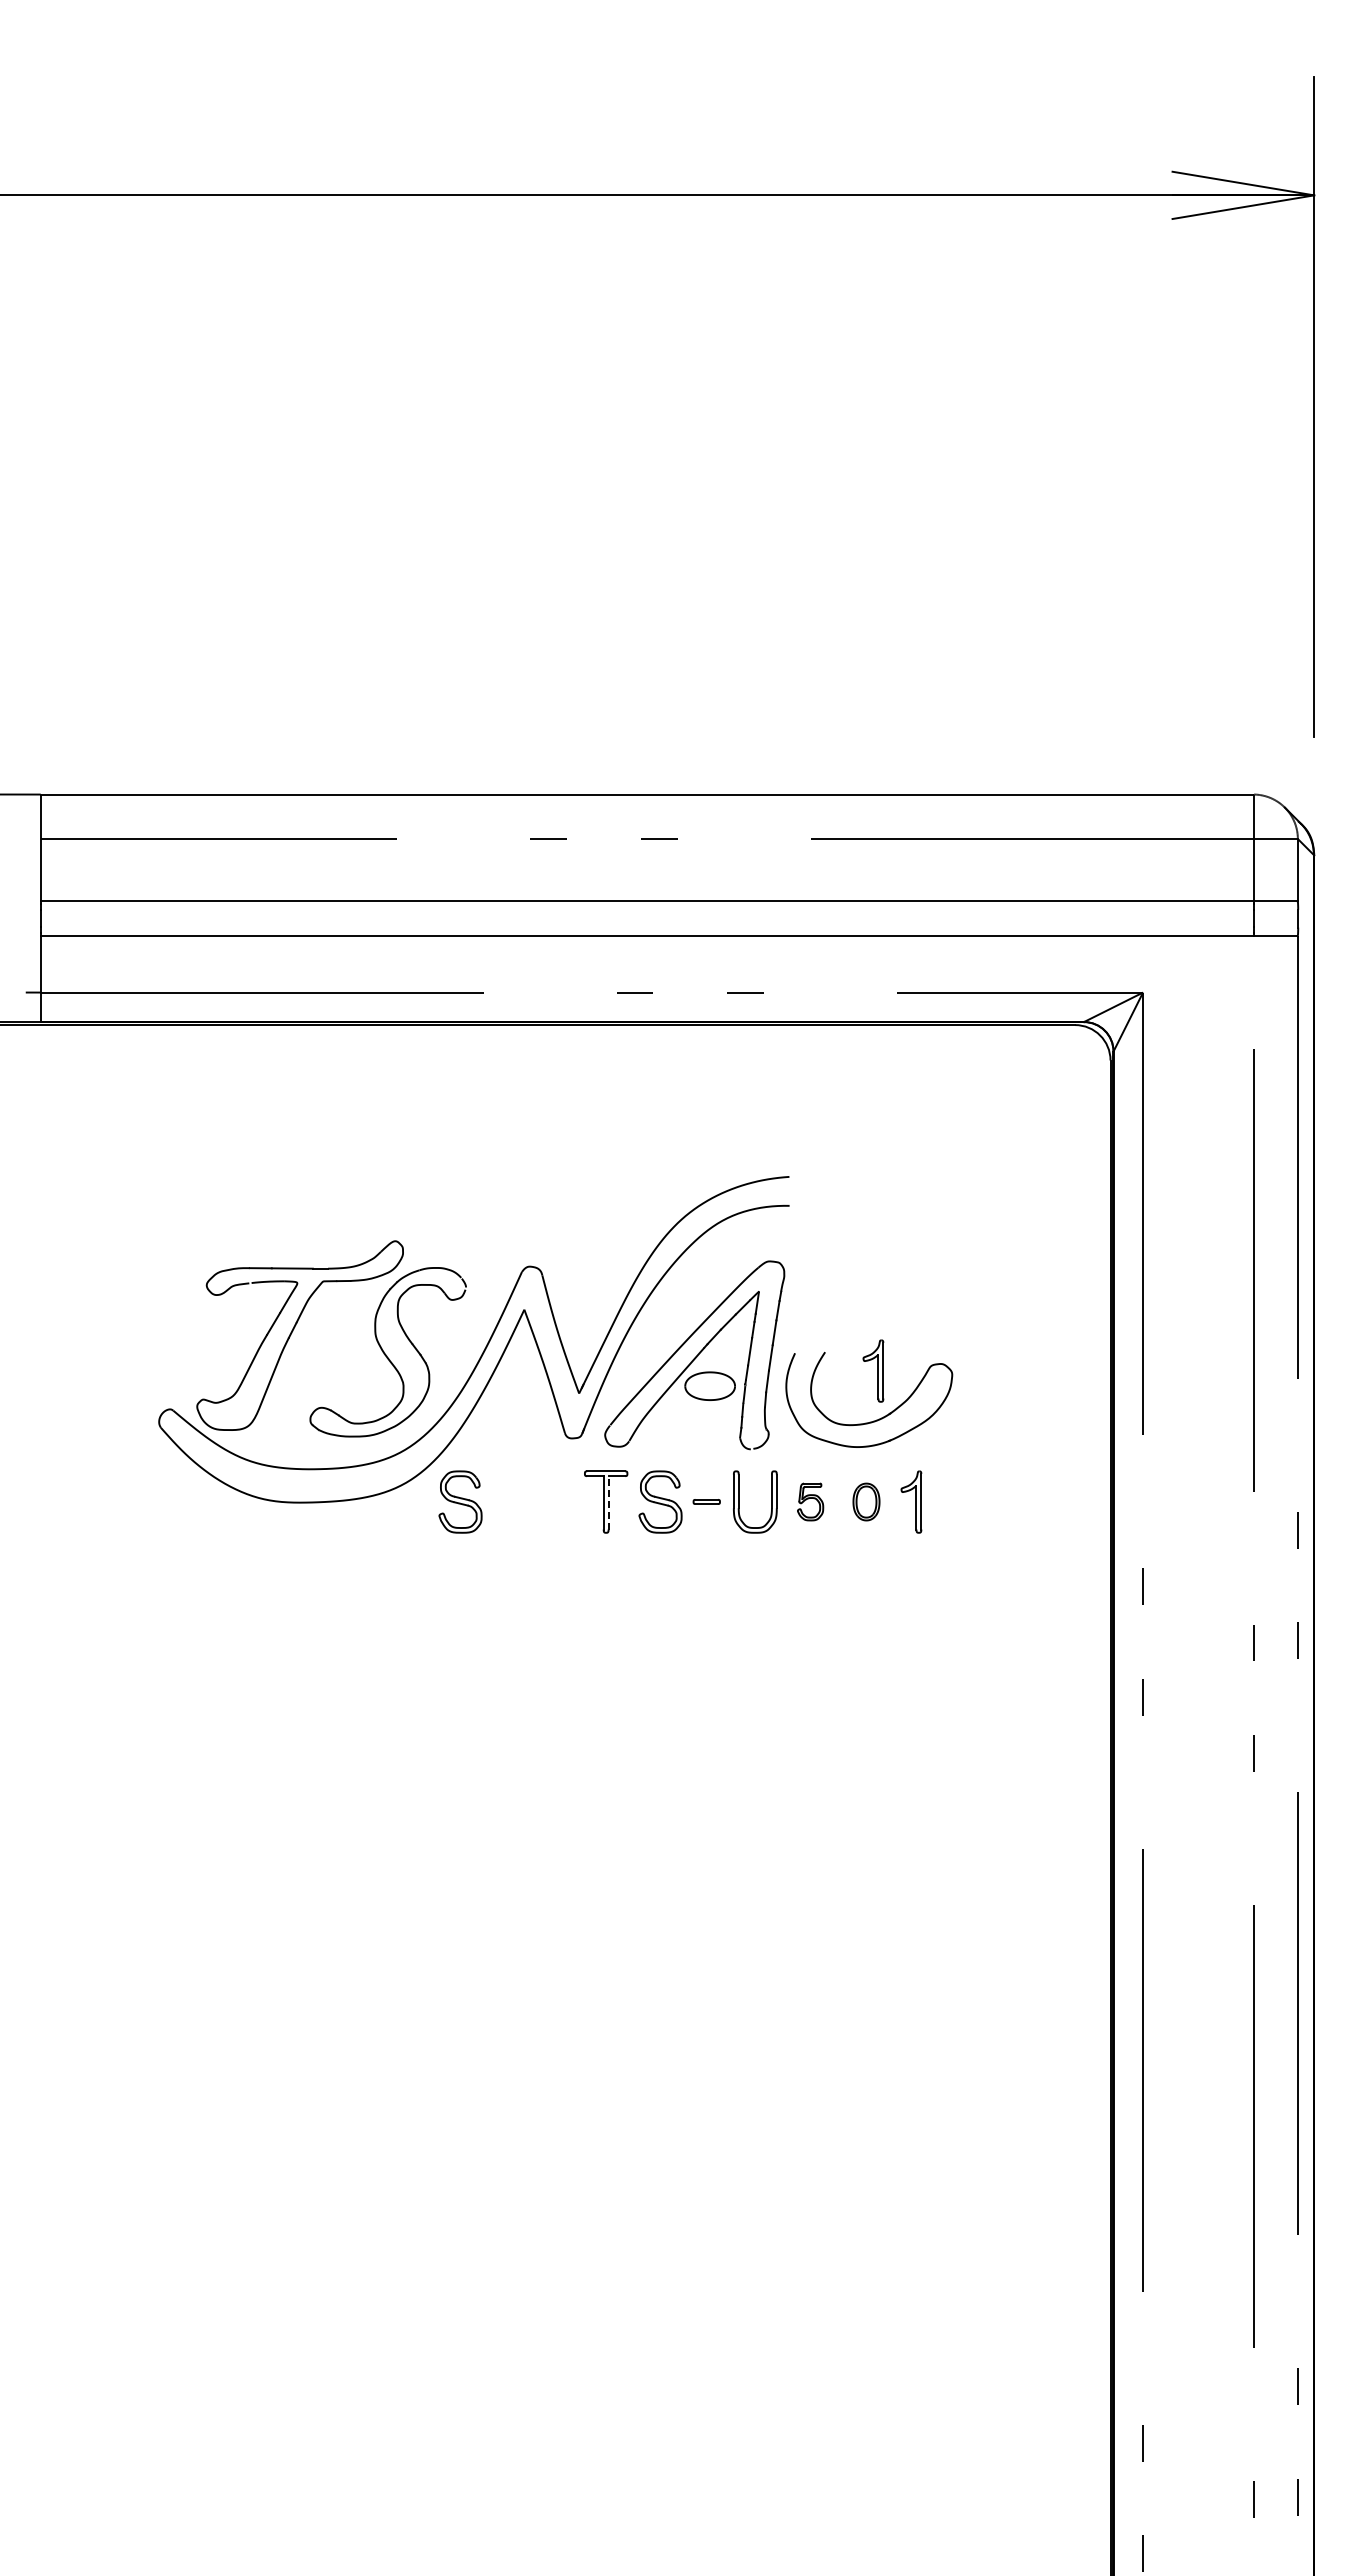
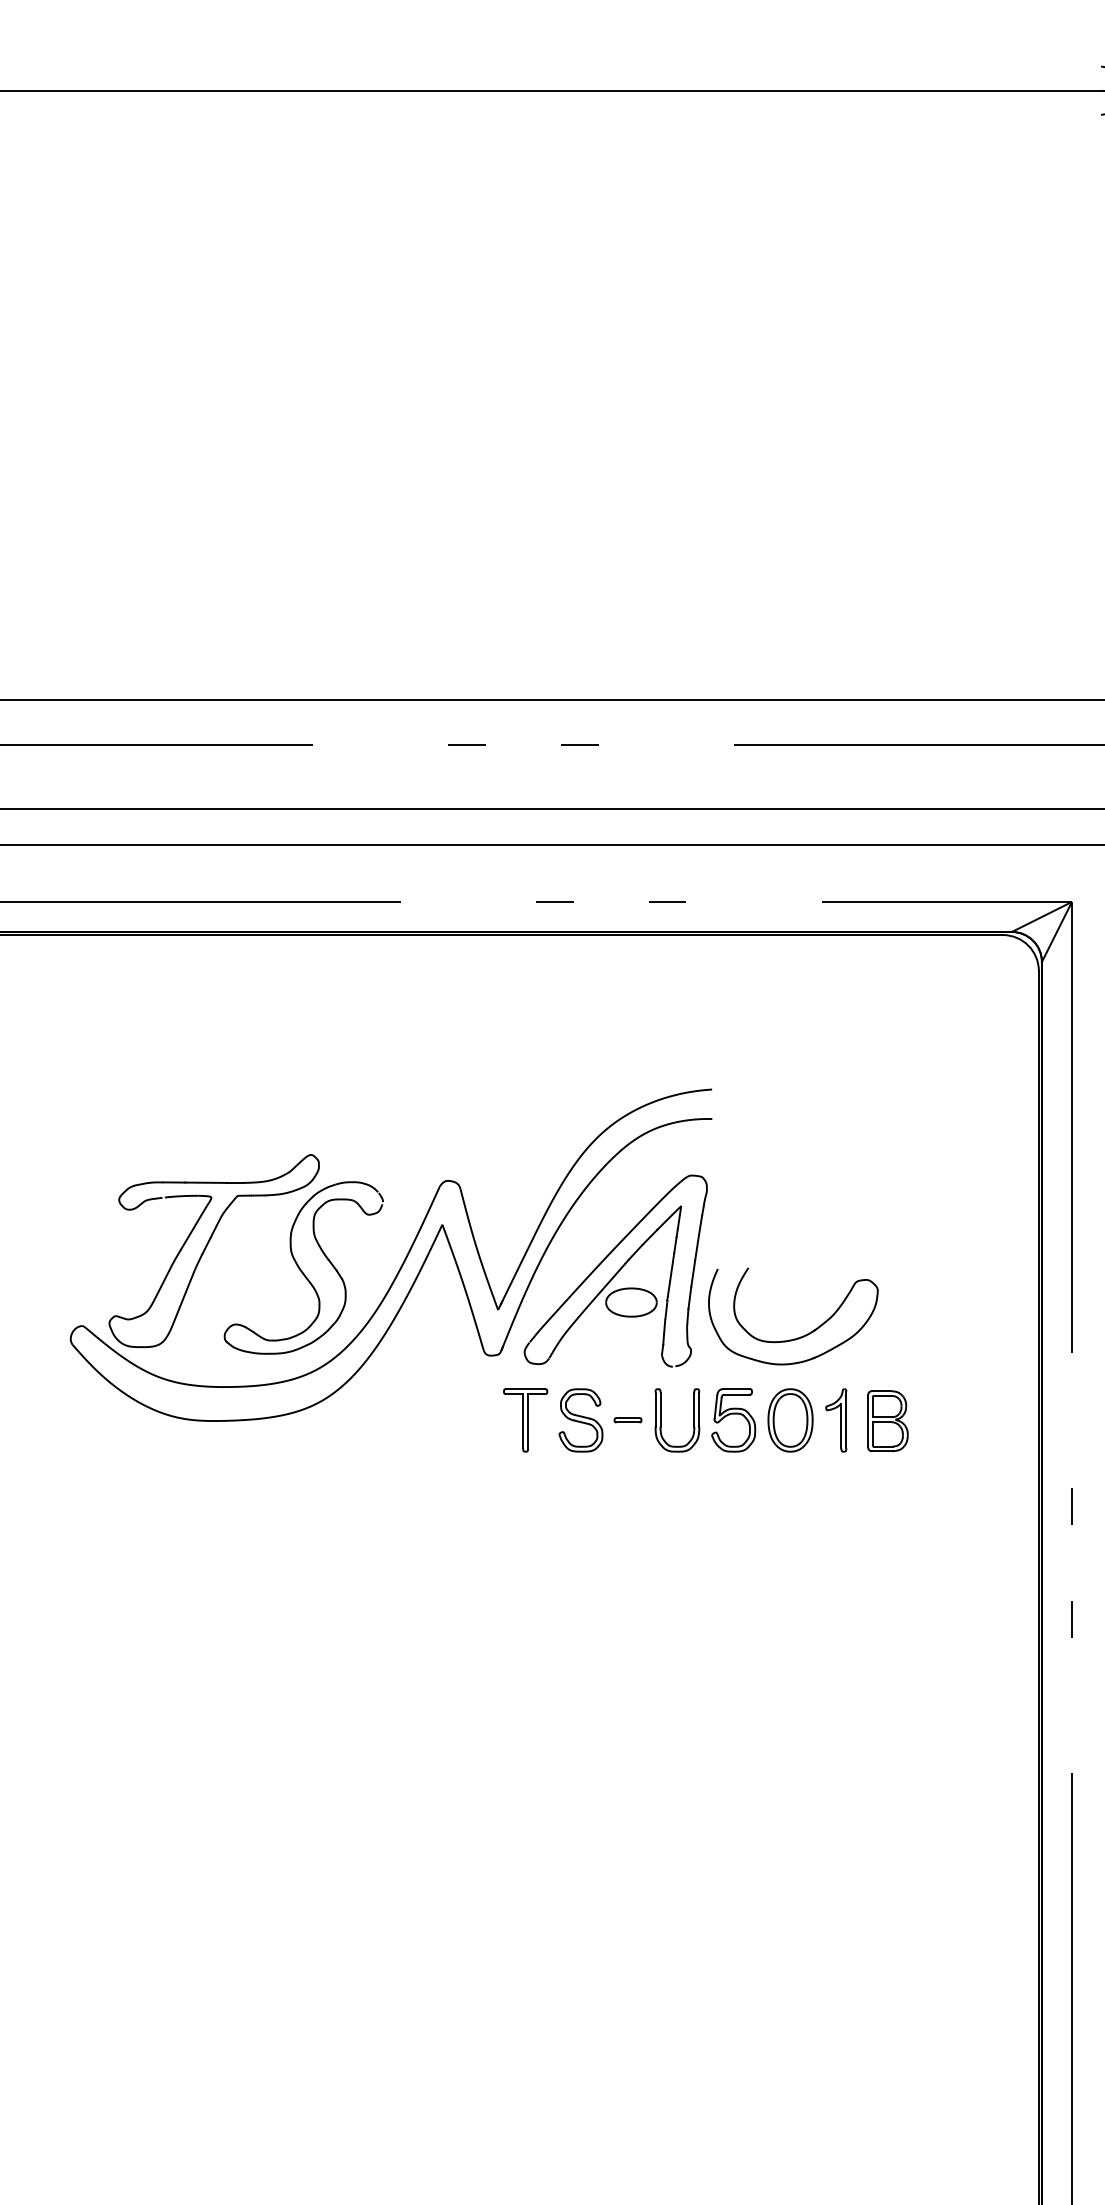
part: (873, 1370) -> (797, 1286), removed
part: (460, 1501) -> (377, 1419), removed
part: (810, 1501) -> (733, 1419), size x1.67
part: (866, 1501) -> (790, 1419), size x1.67
line: (608, 1502) -> (528, 1420), dashed -> solid
part: (961, 1502) -> (887, 1420), added

